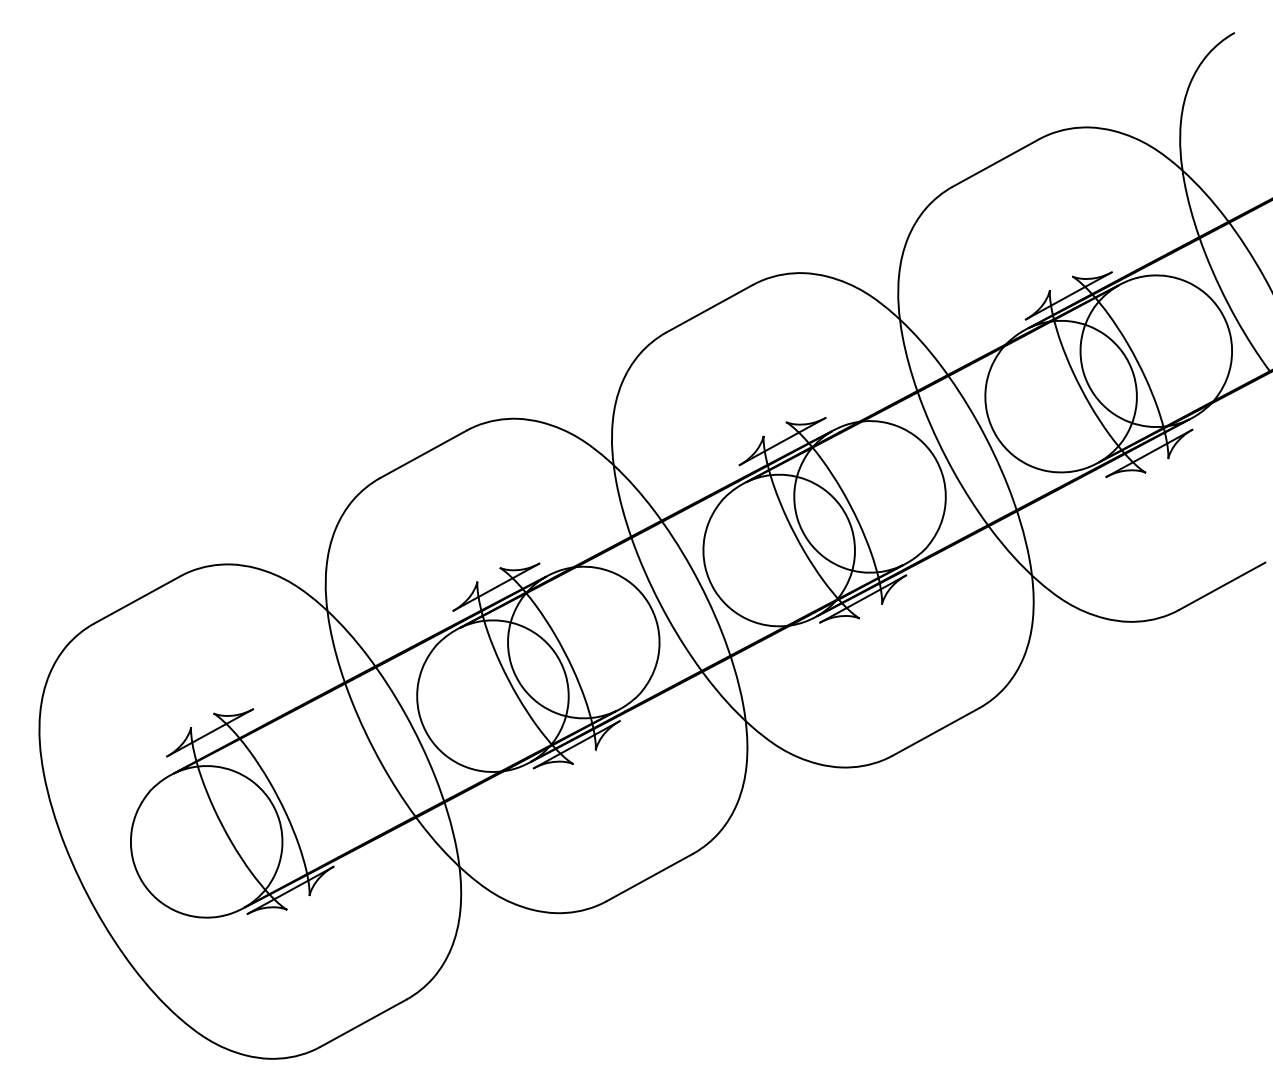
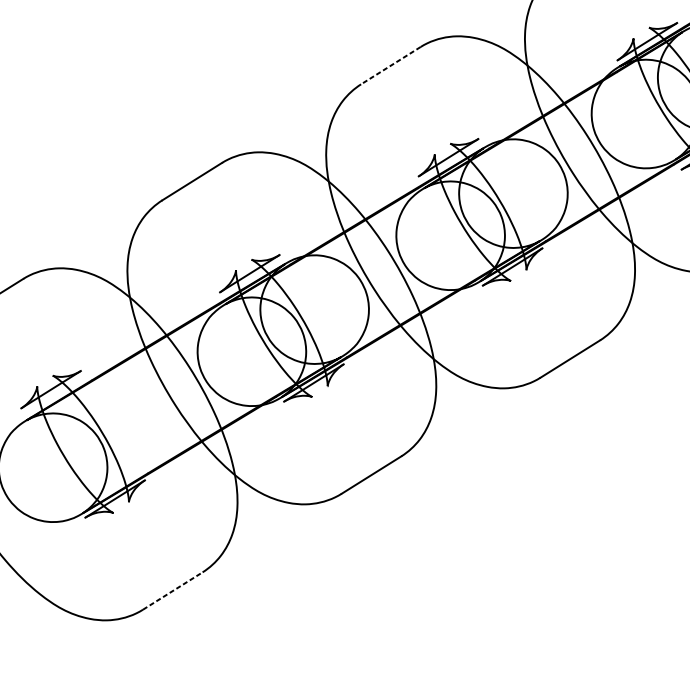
line: (709, 308) -> (390, 65), solid -> dashed
line: (363, 1023) -> (172, 591), solid -> dashed

